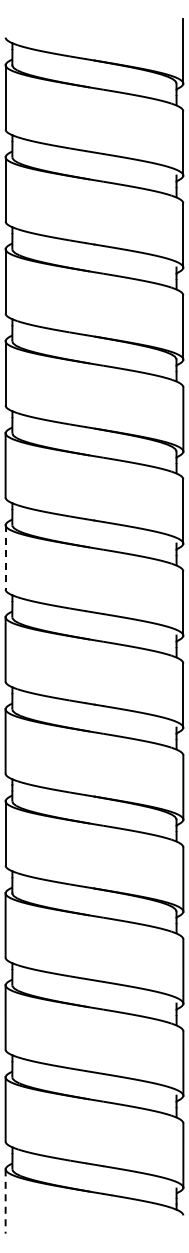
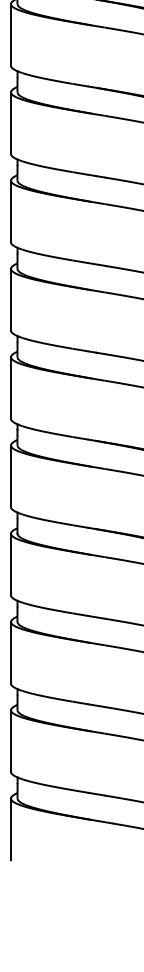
line: (5, 557) -> (10, 211), dashed -> solid
line: (5, 1201) -> (10, 829), dashed -> solid

